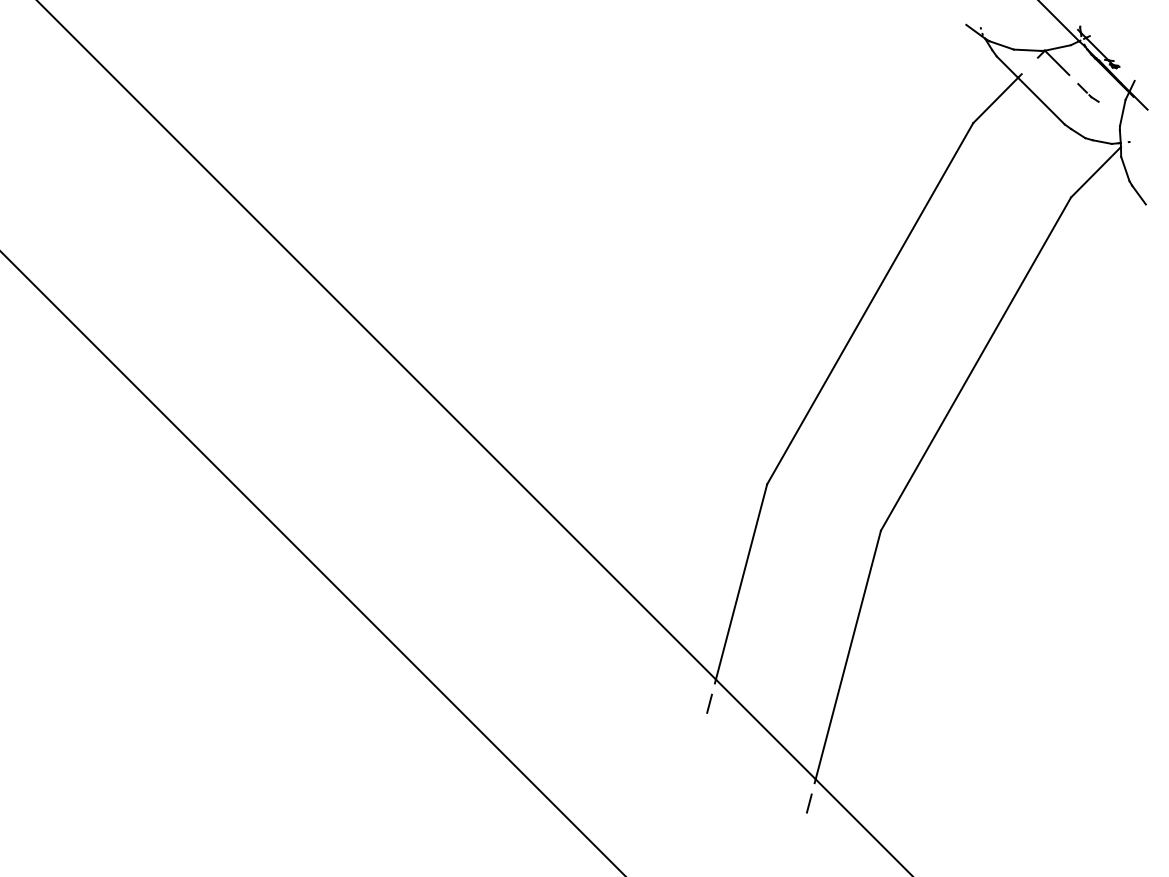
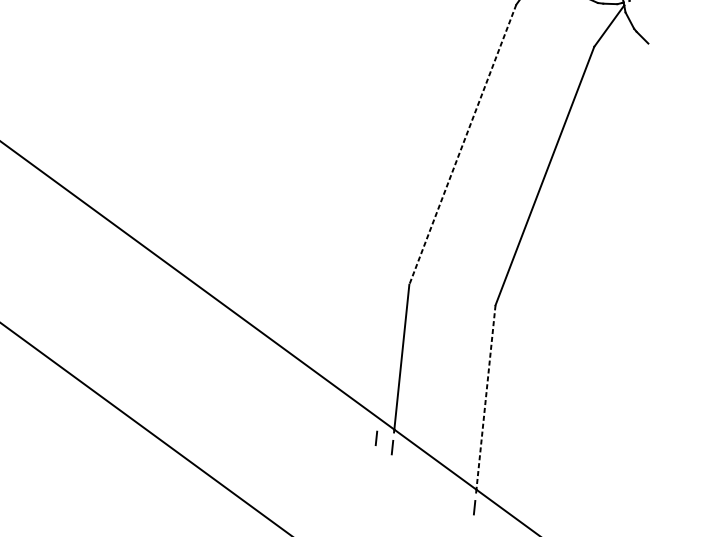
line: (870, 303) -> (463, 144), solid -> dashed
line: (848, 655) -> (486, 397), solid -> dashed
line: (689, 687) -> (376, 438), added

